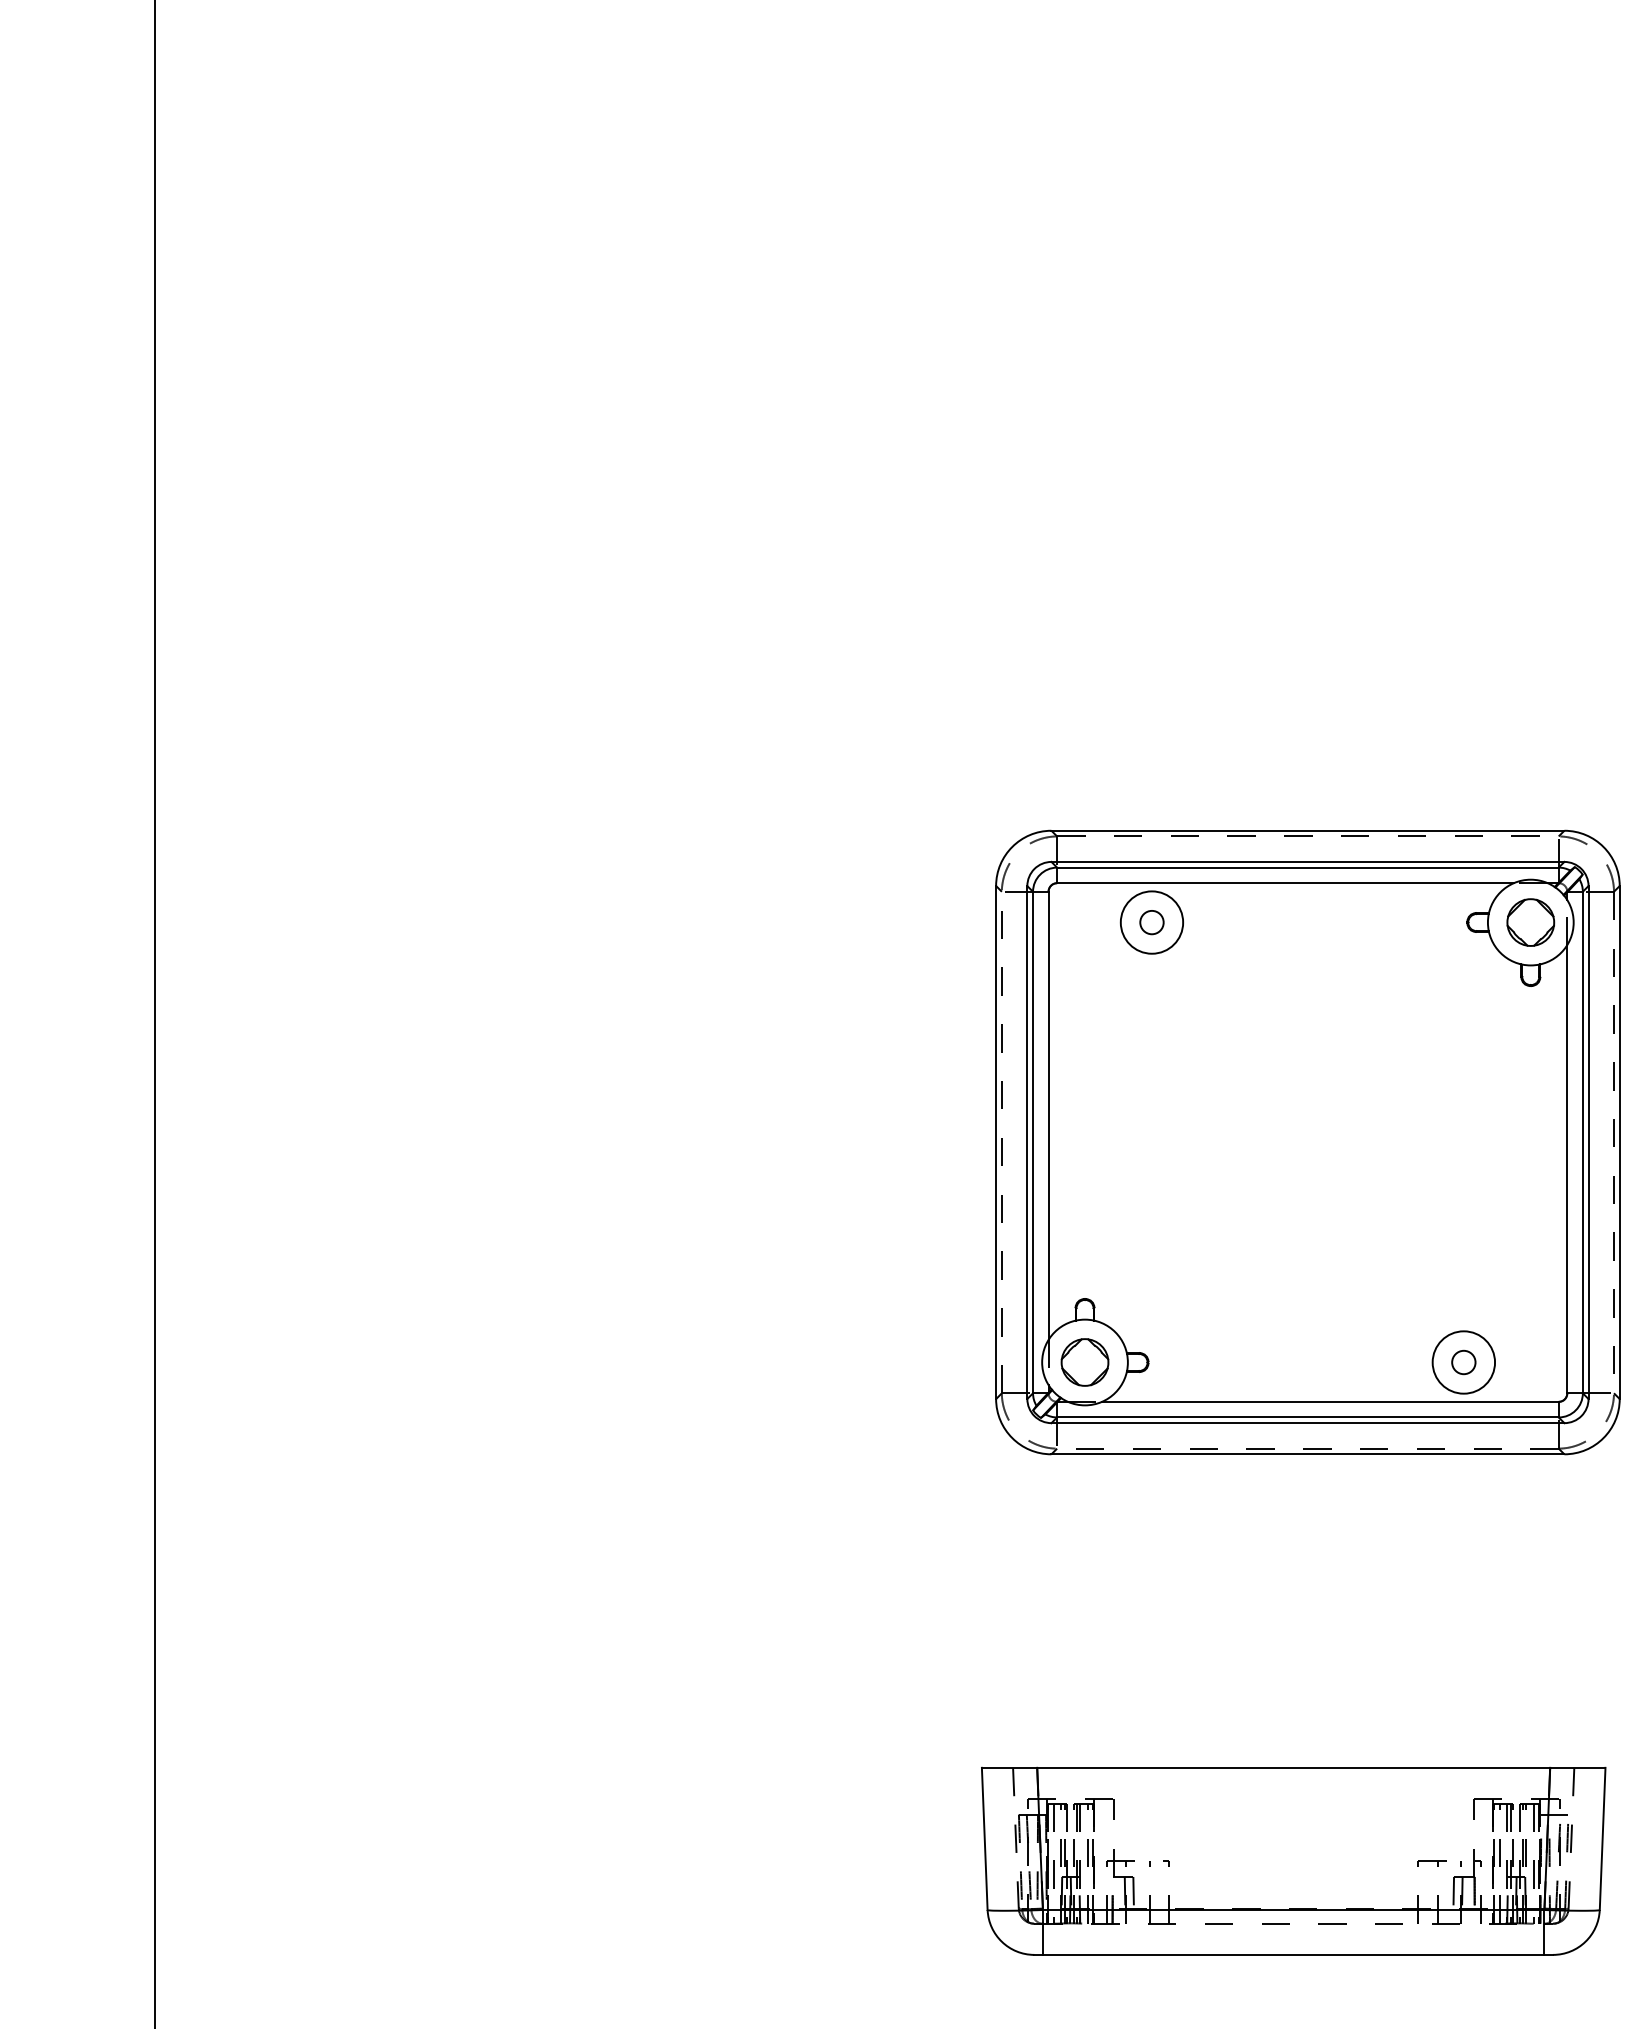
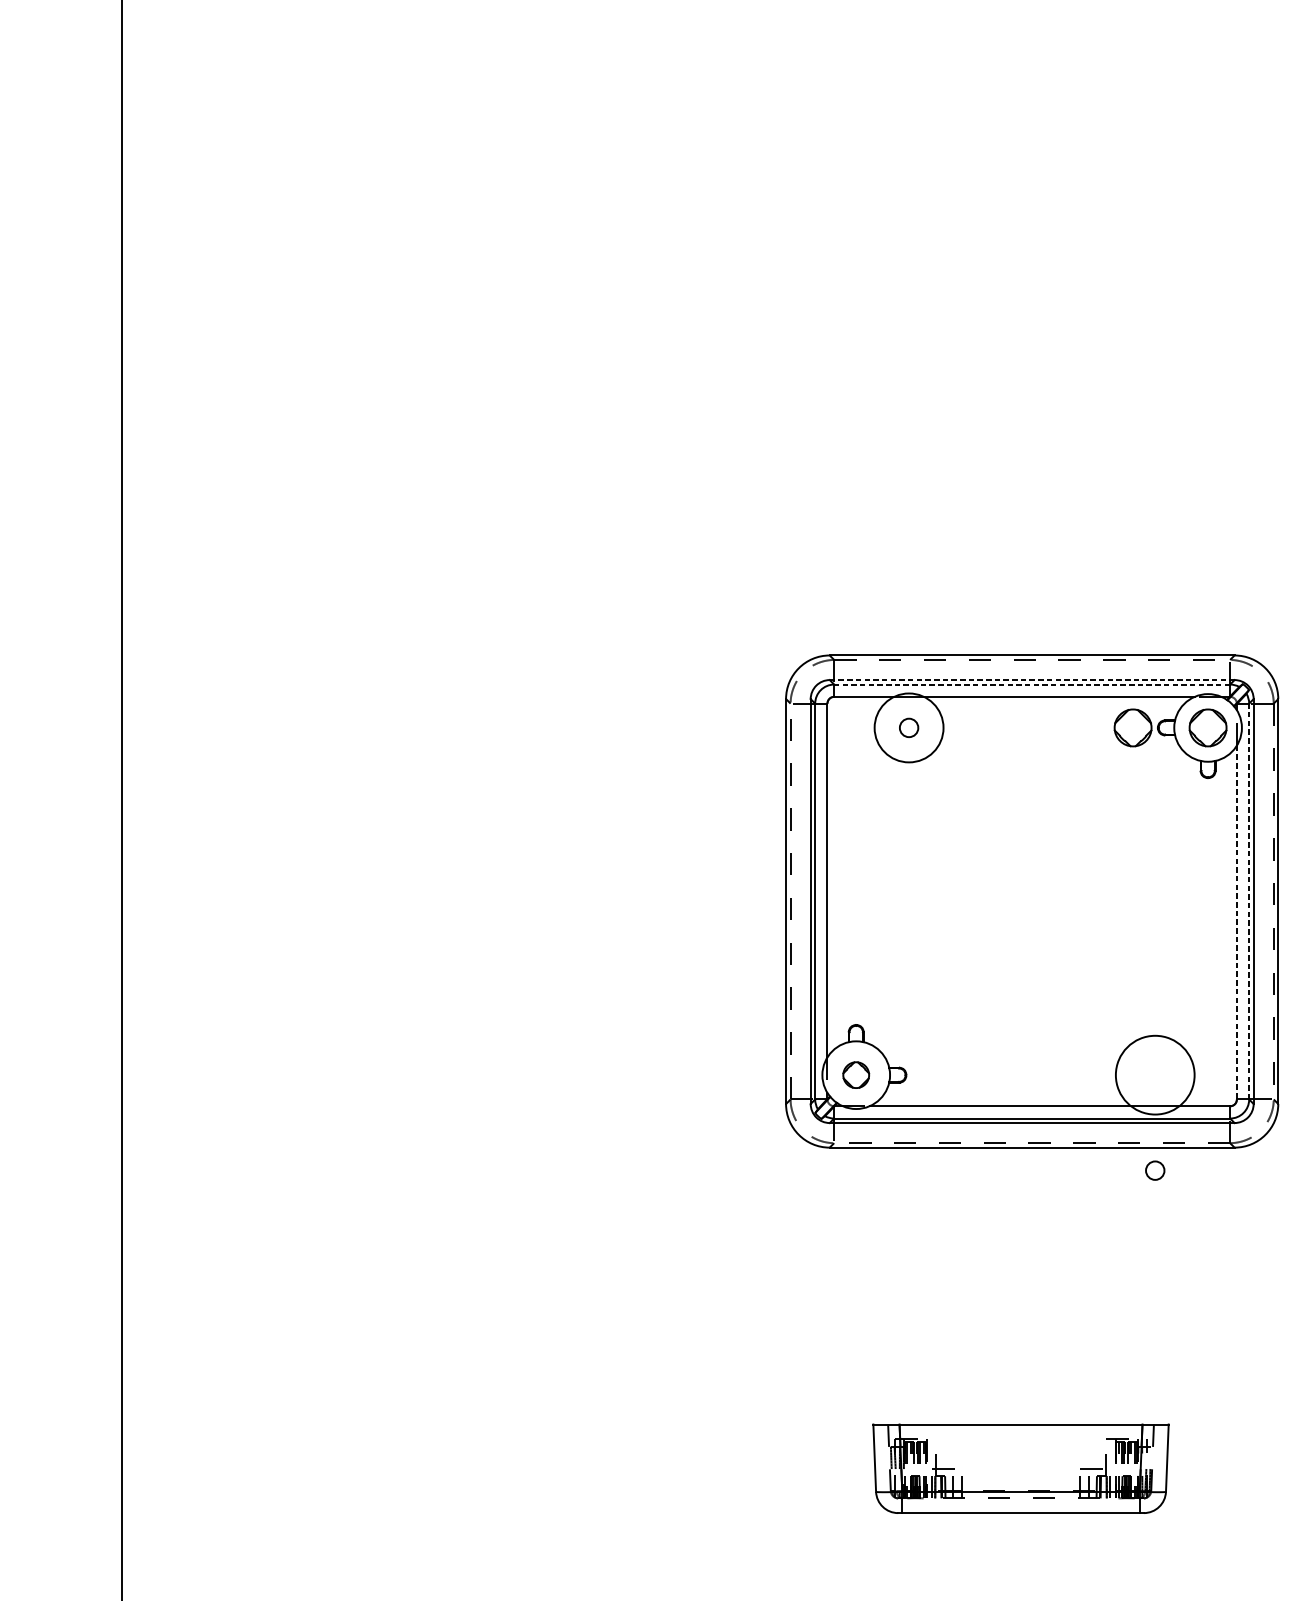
line: (1308, 861) -> (1032, 679), solid -> dashed
line: (1307, 867) -> (1031, 684), solid -> dashed
circle: (1151, 922) -> (908, 727), size x1.4
part: (1435, 922) -> (1132, 727), added
line: (1582, 1142) -> (1248, 901), solid -> dashed
line: (1567, 1169) -> (1237, 922), solid -> dashed
part: (1084, 1362) -> (855, 1075), size x0.7
circle: (1463, 1362) -> (1154, 1075), size x1.6
circle: (1463, 1362) -> (1154, 1170), moved
part: (1293, 1860) -> (1020, 1468), size x0.6

